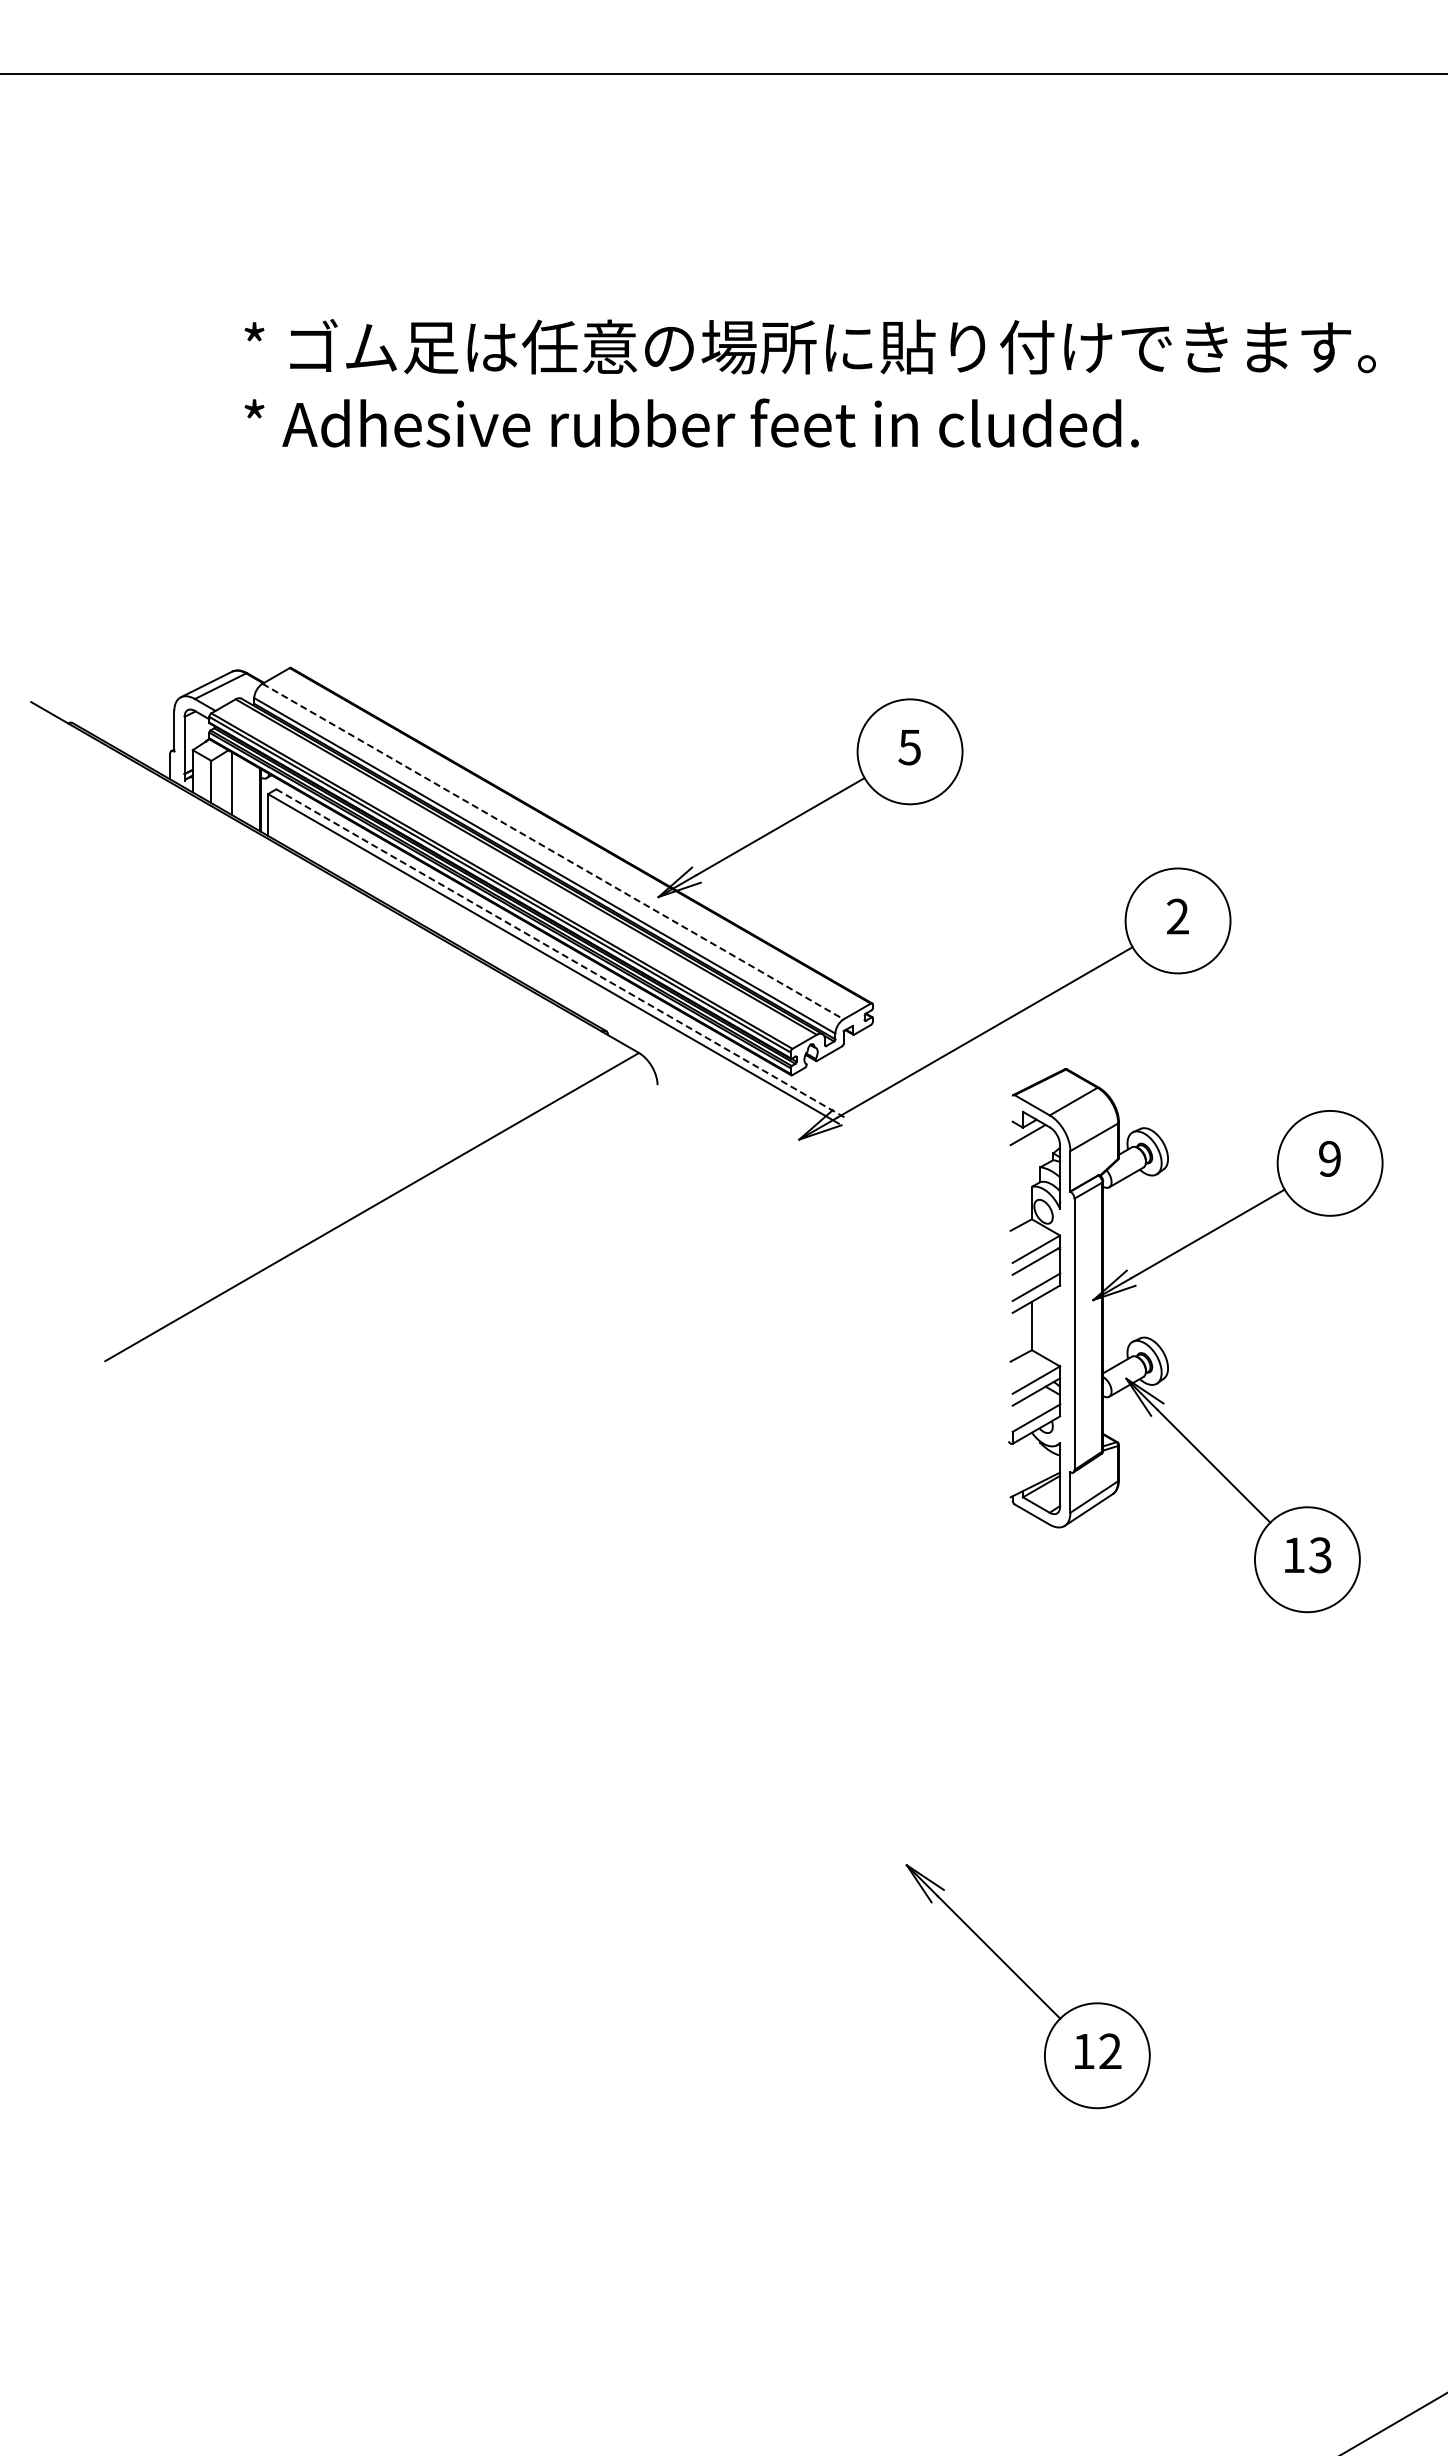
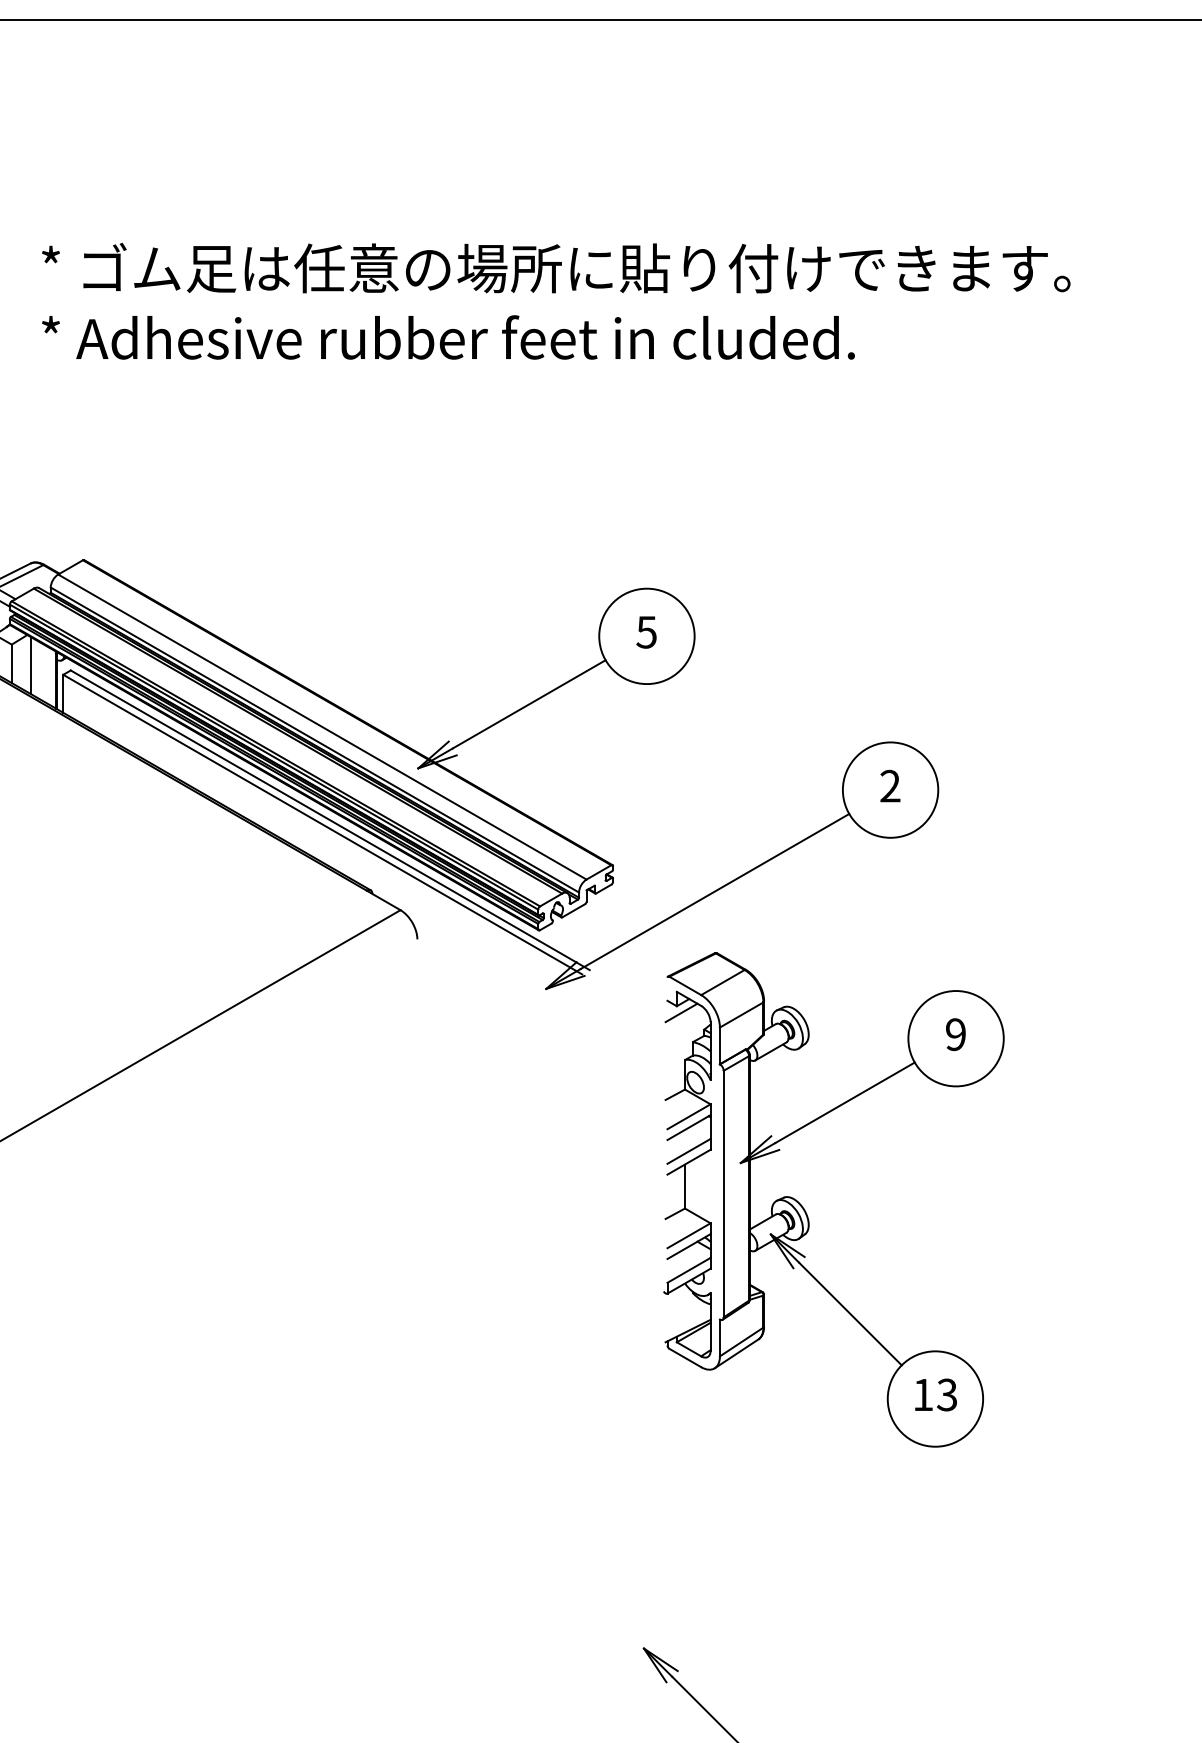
line: (553, 851) -> (322, 726), dashed -> solid
line: (561, 954) -> (330, 820), dashed -> solid
part: (1165, 1353) -> (806, 1211), moved

